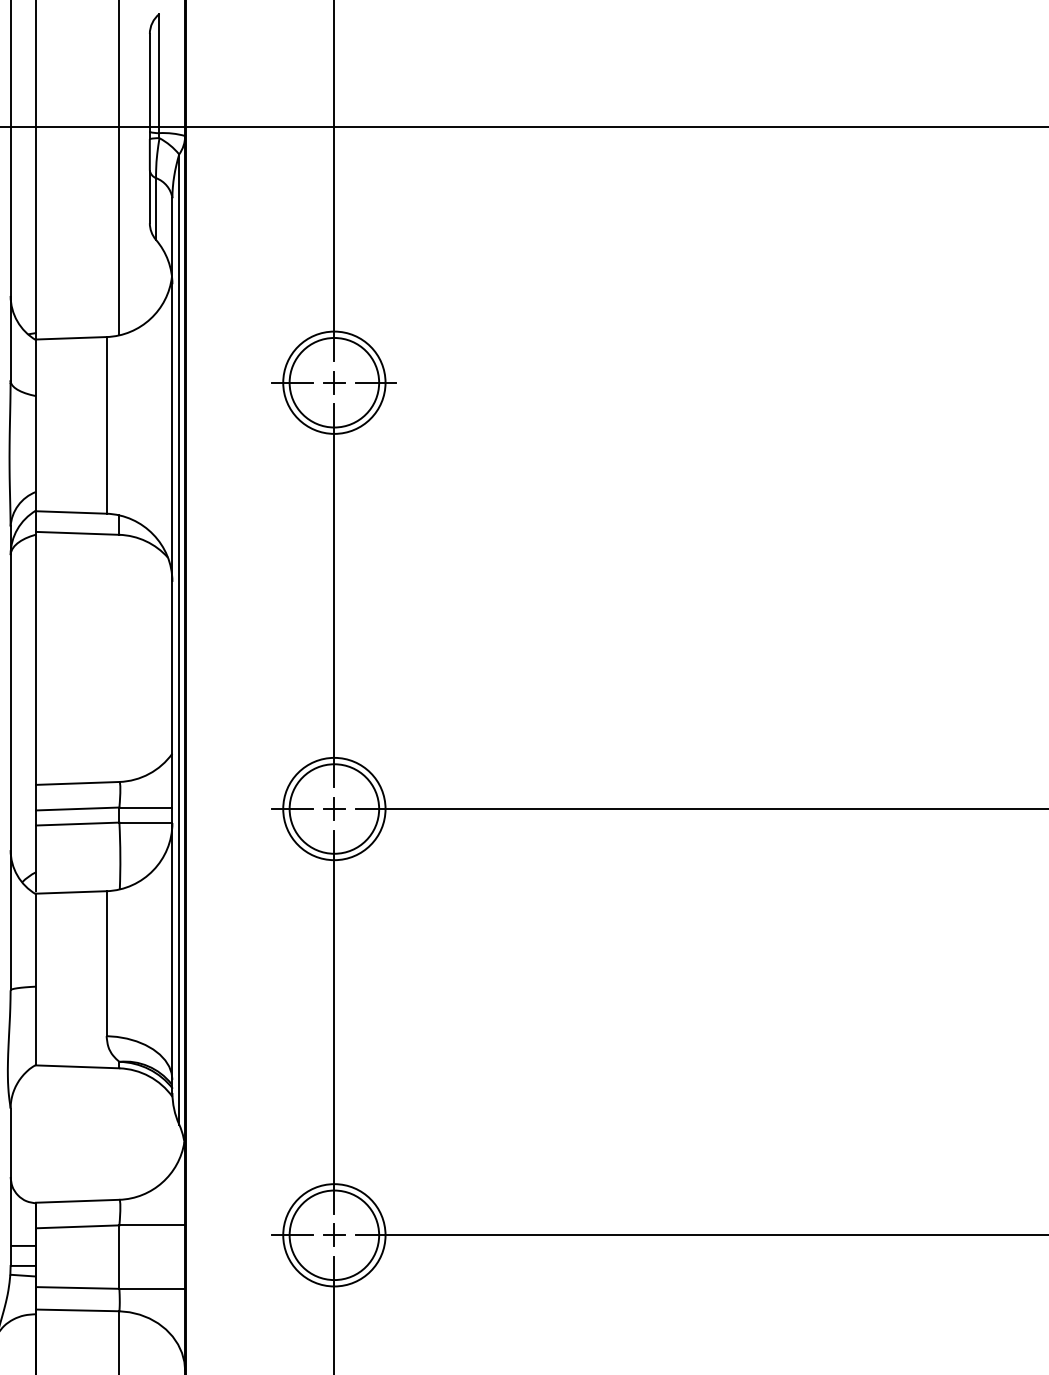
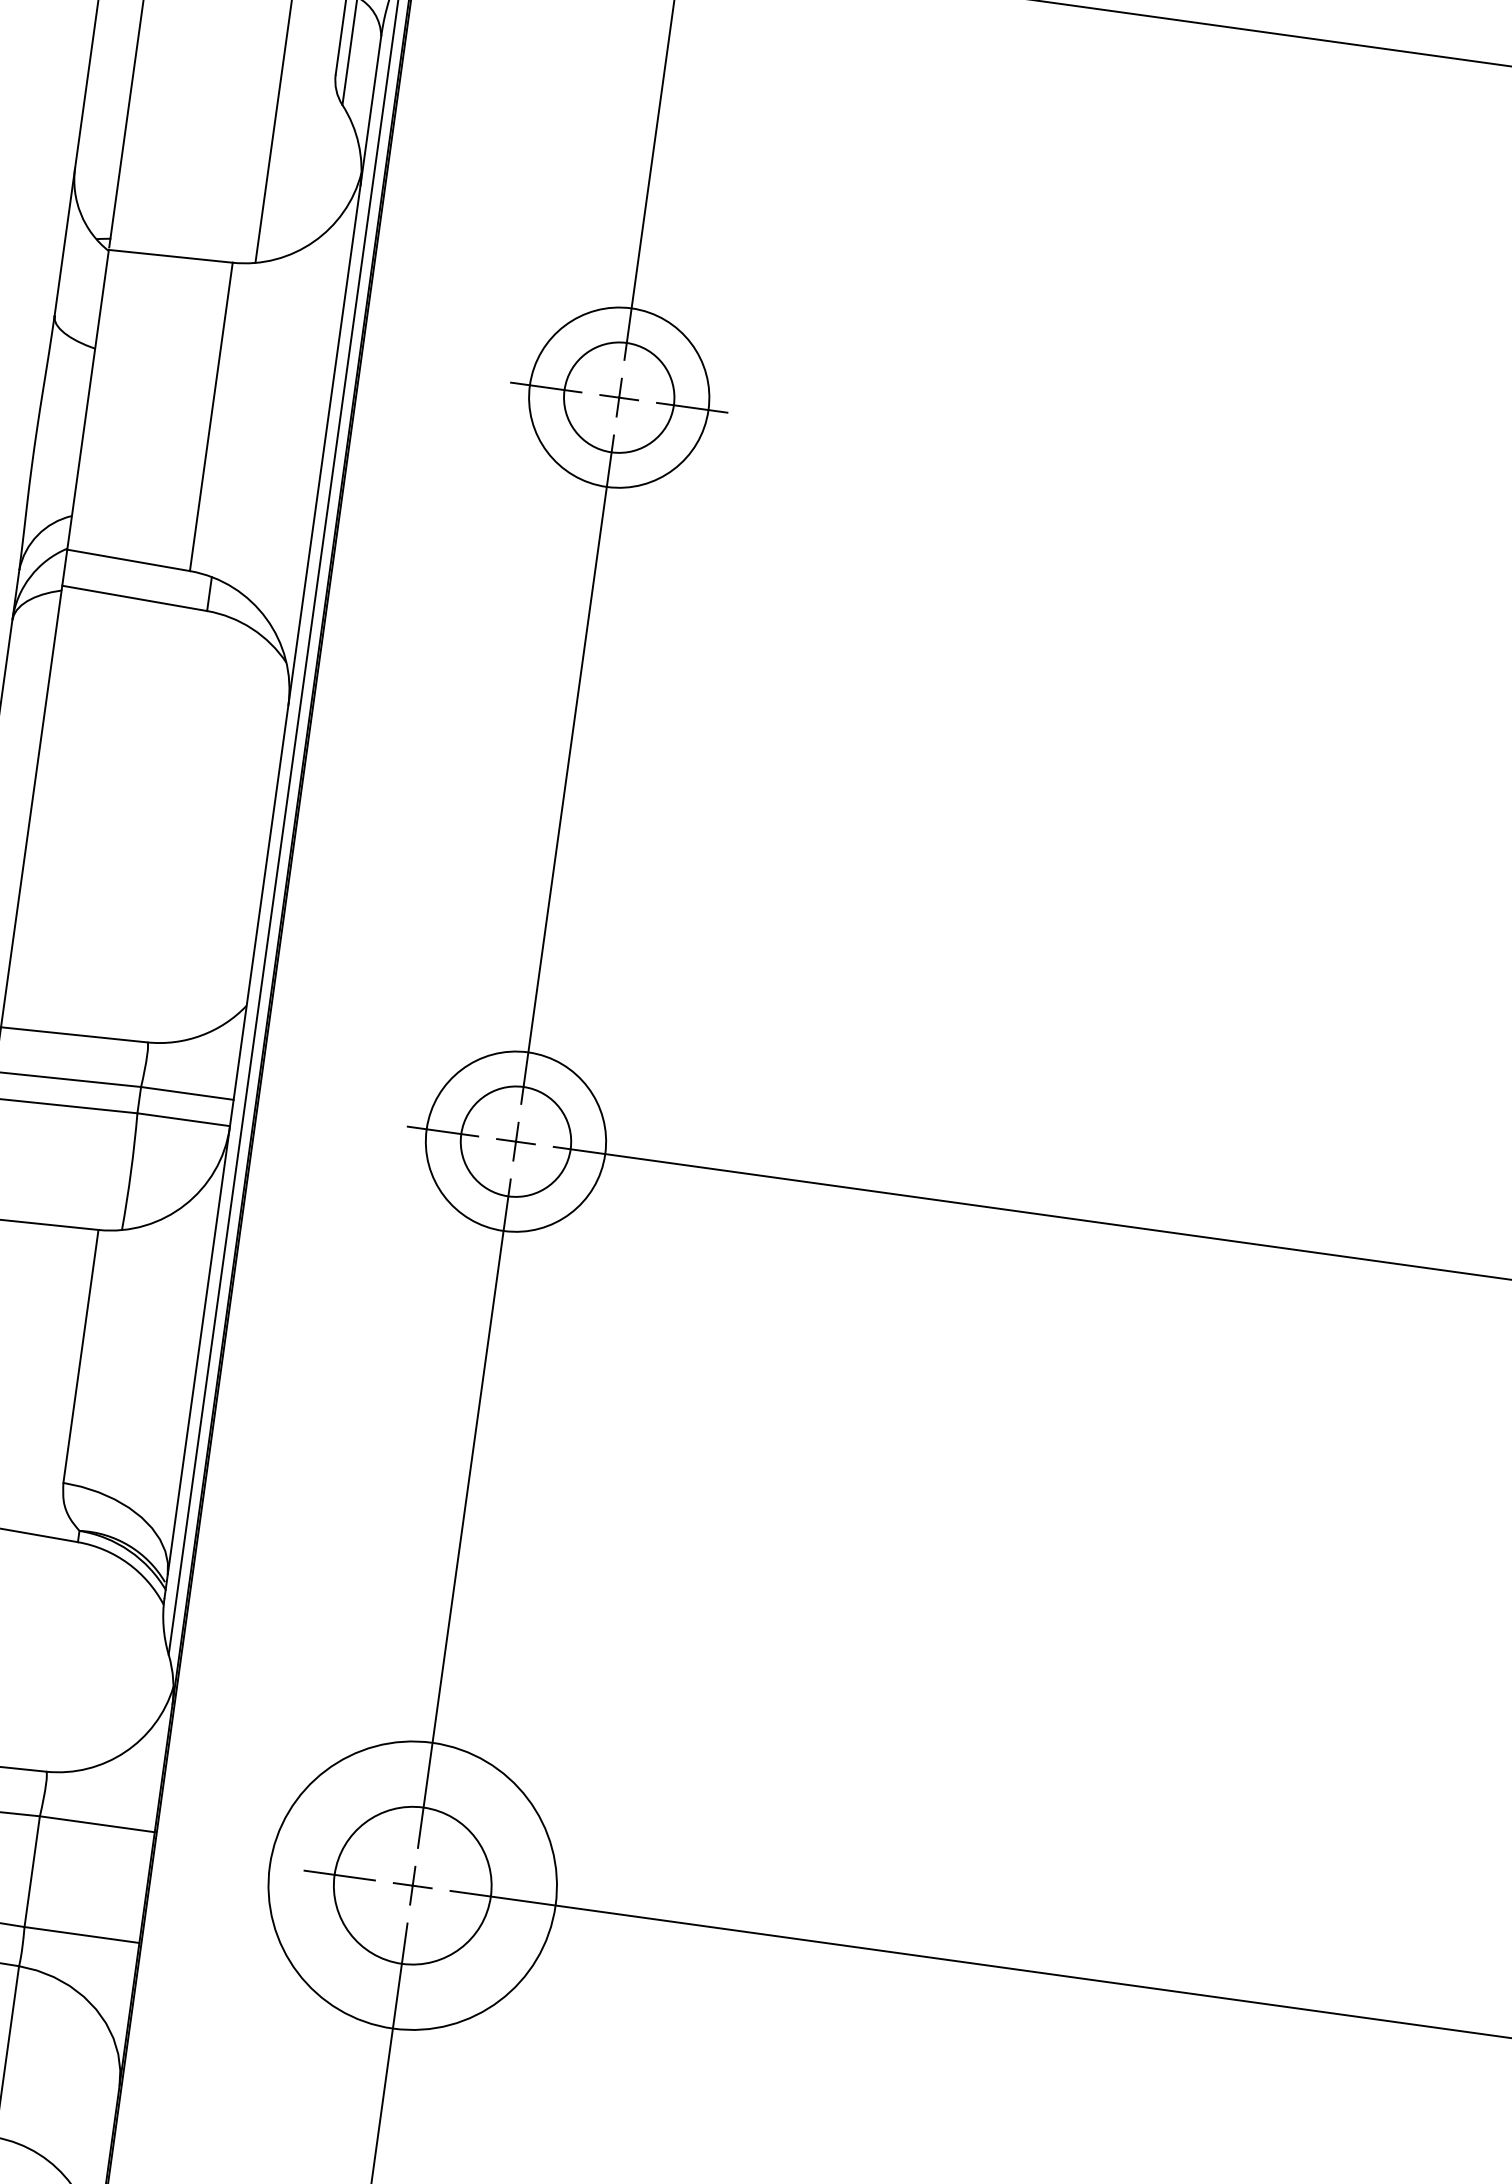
circle: (334, 382) -> (619, 397), size x0.7
circle: (334, 808) -> (516, 1140), size x0.7
circle: (334, 1235) -> (412, 1886), size x1.6

